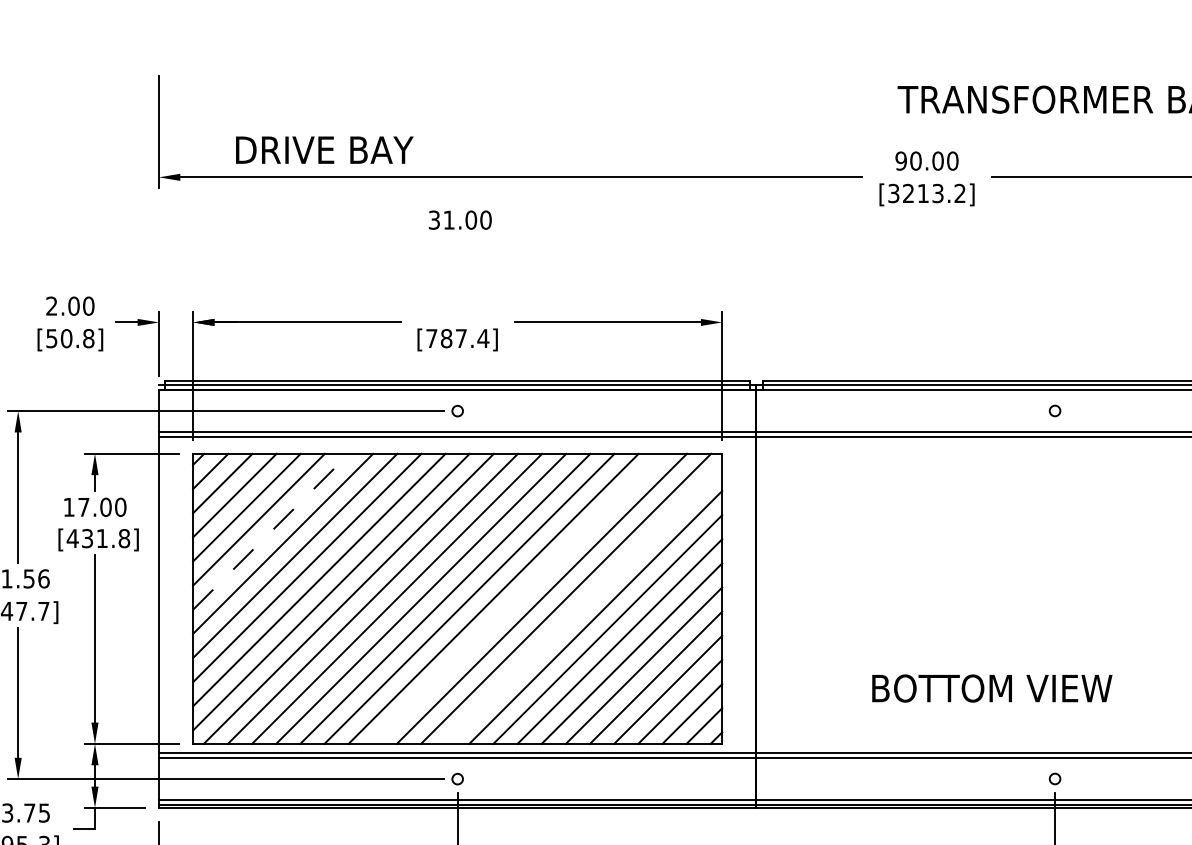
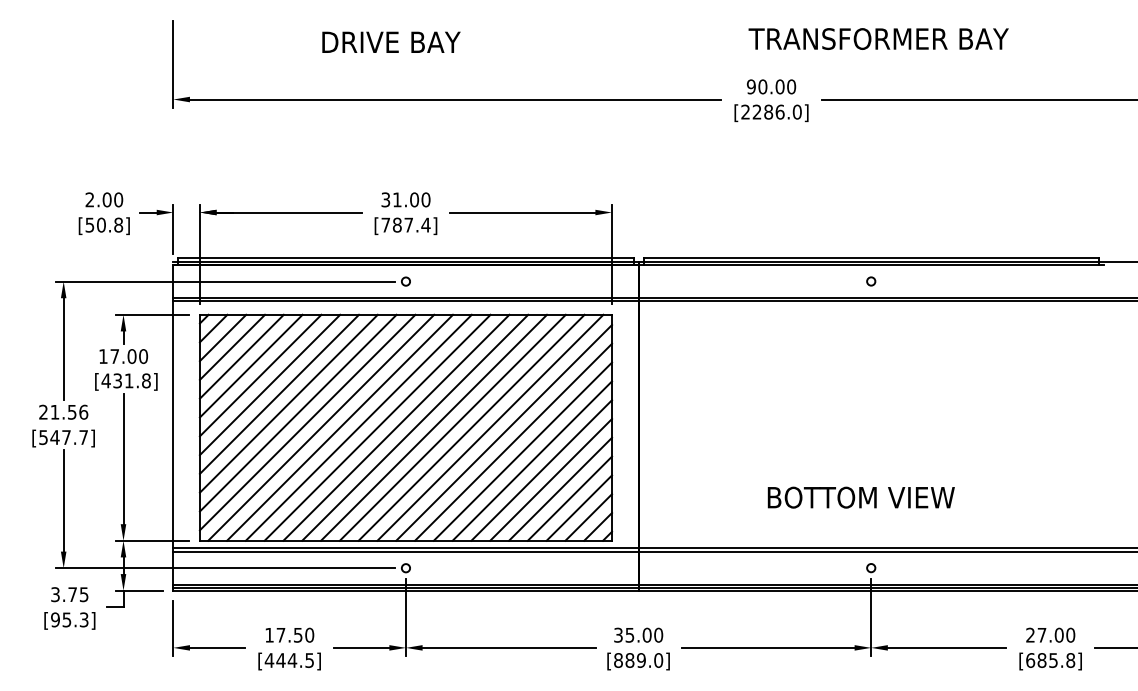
text: (324, 149) -> (391, 41), moved
text: (927, 192) -> (771, 111), [3213.2] -> [2286.0]
text: (459, 219) -> (405, 199), moved
line: (270, 531) -> (260, 375), dashed -> solid
line: (517, 598) -> (452, 427), added
line: (584, 604) -> (504, 432), added
text: (991, 688) -> (860, 497), moved

